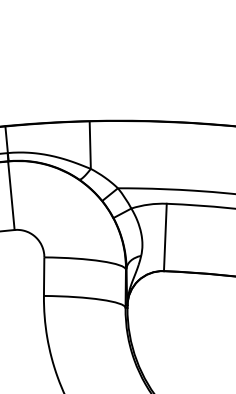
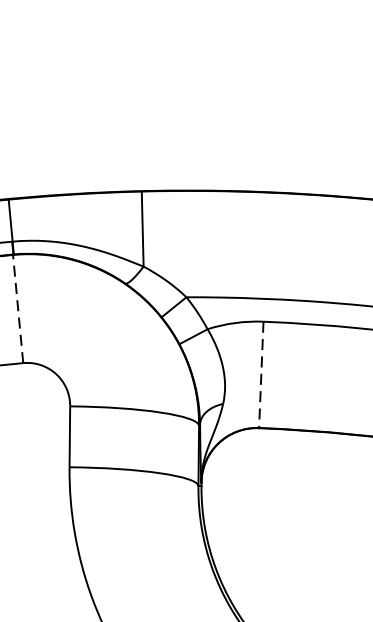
line: (11, 195) -> (18, 308), solid -> dashed
line: (165, 237) -> (261, 374), solid -> dashed

